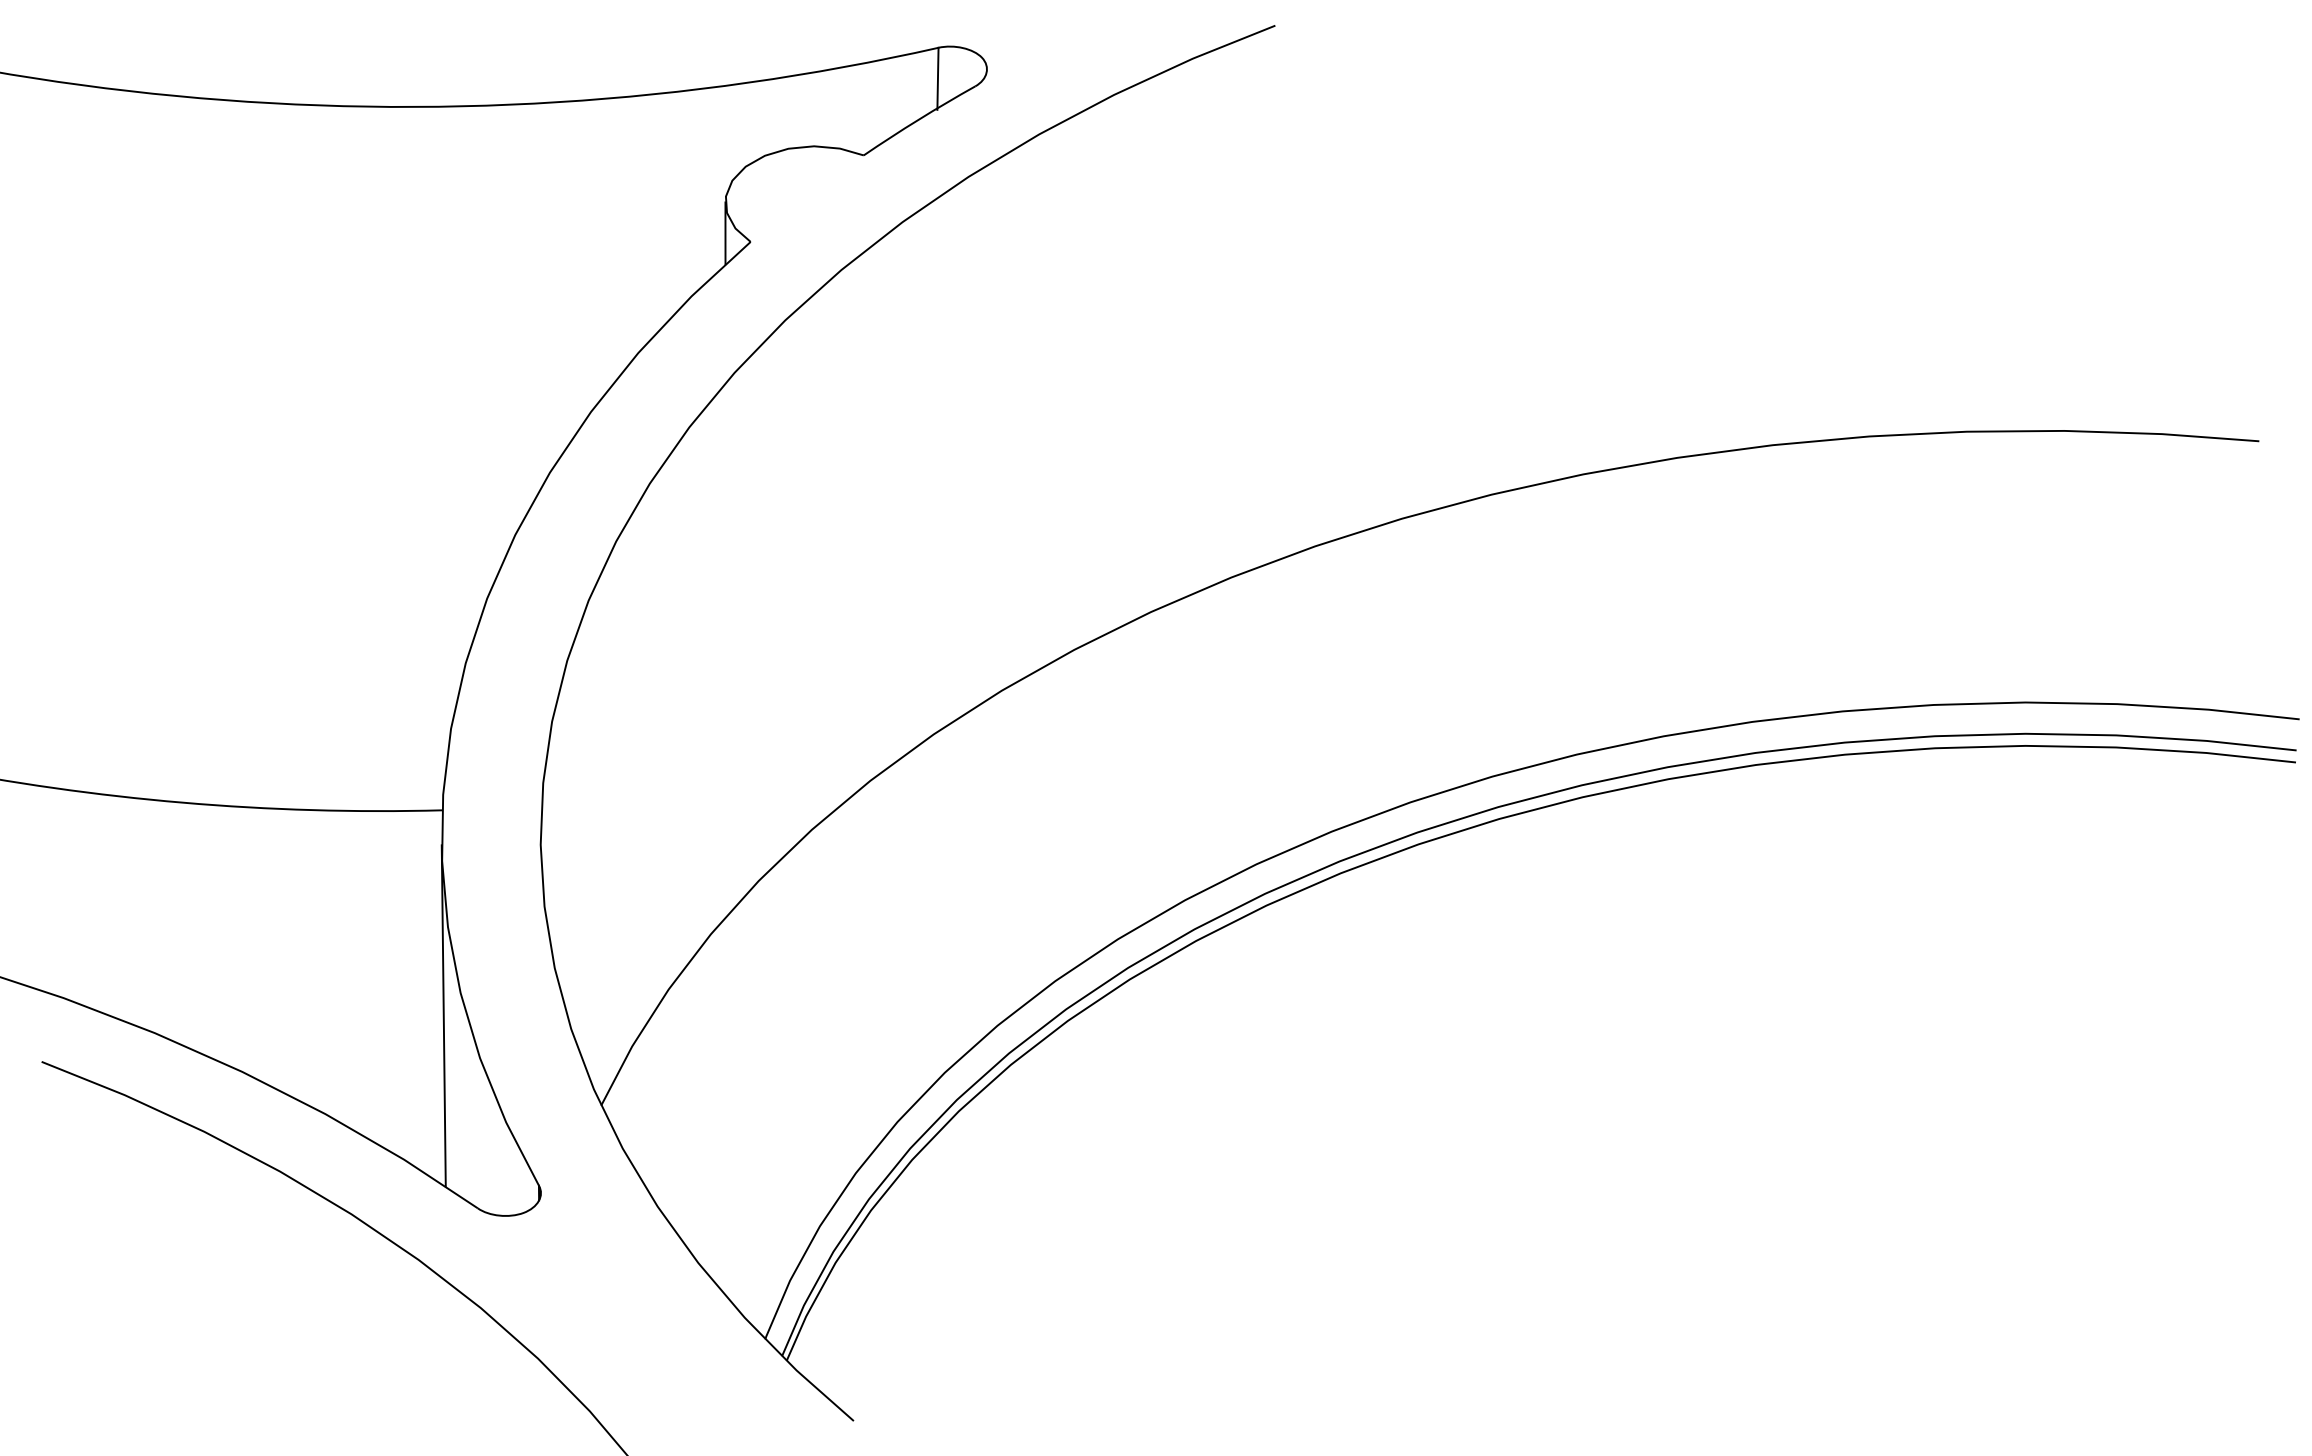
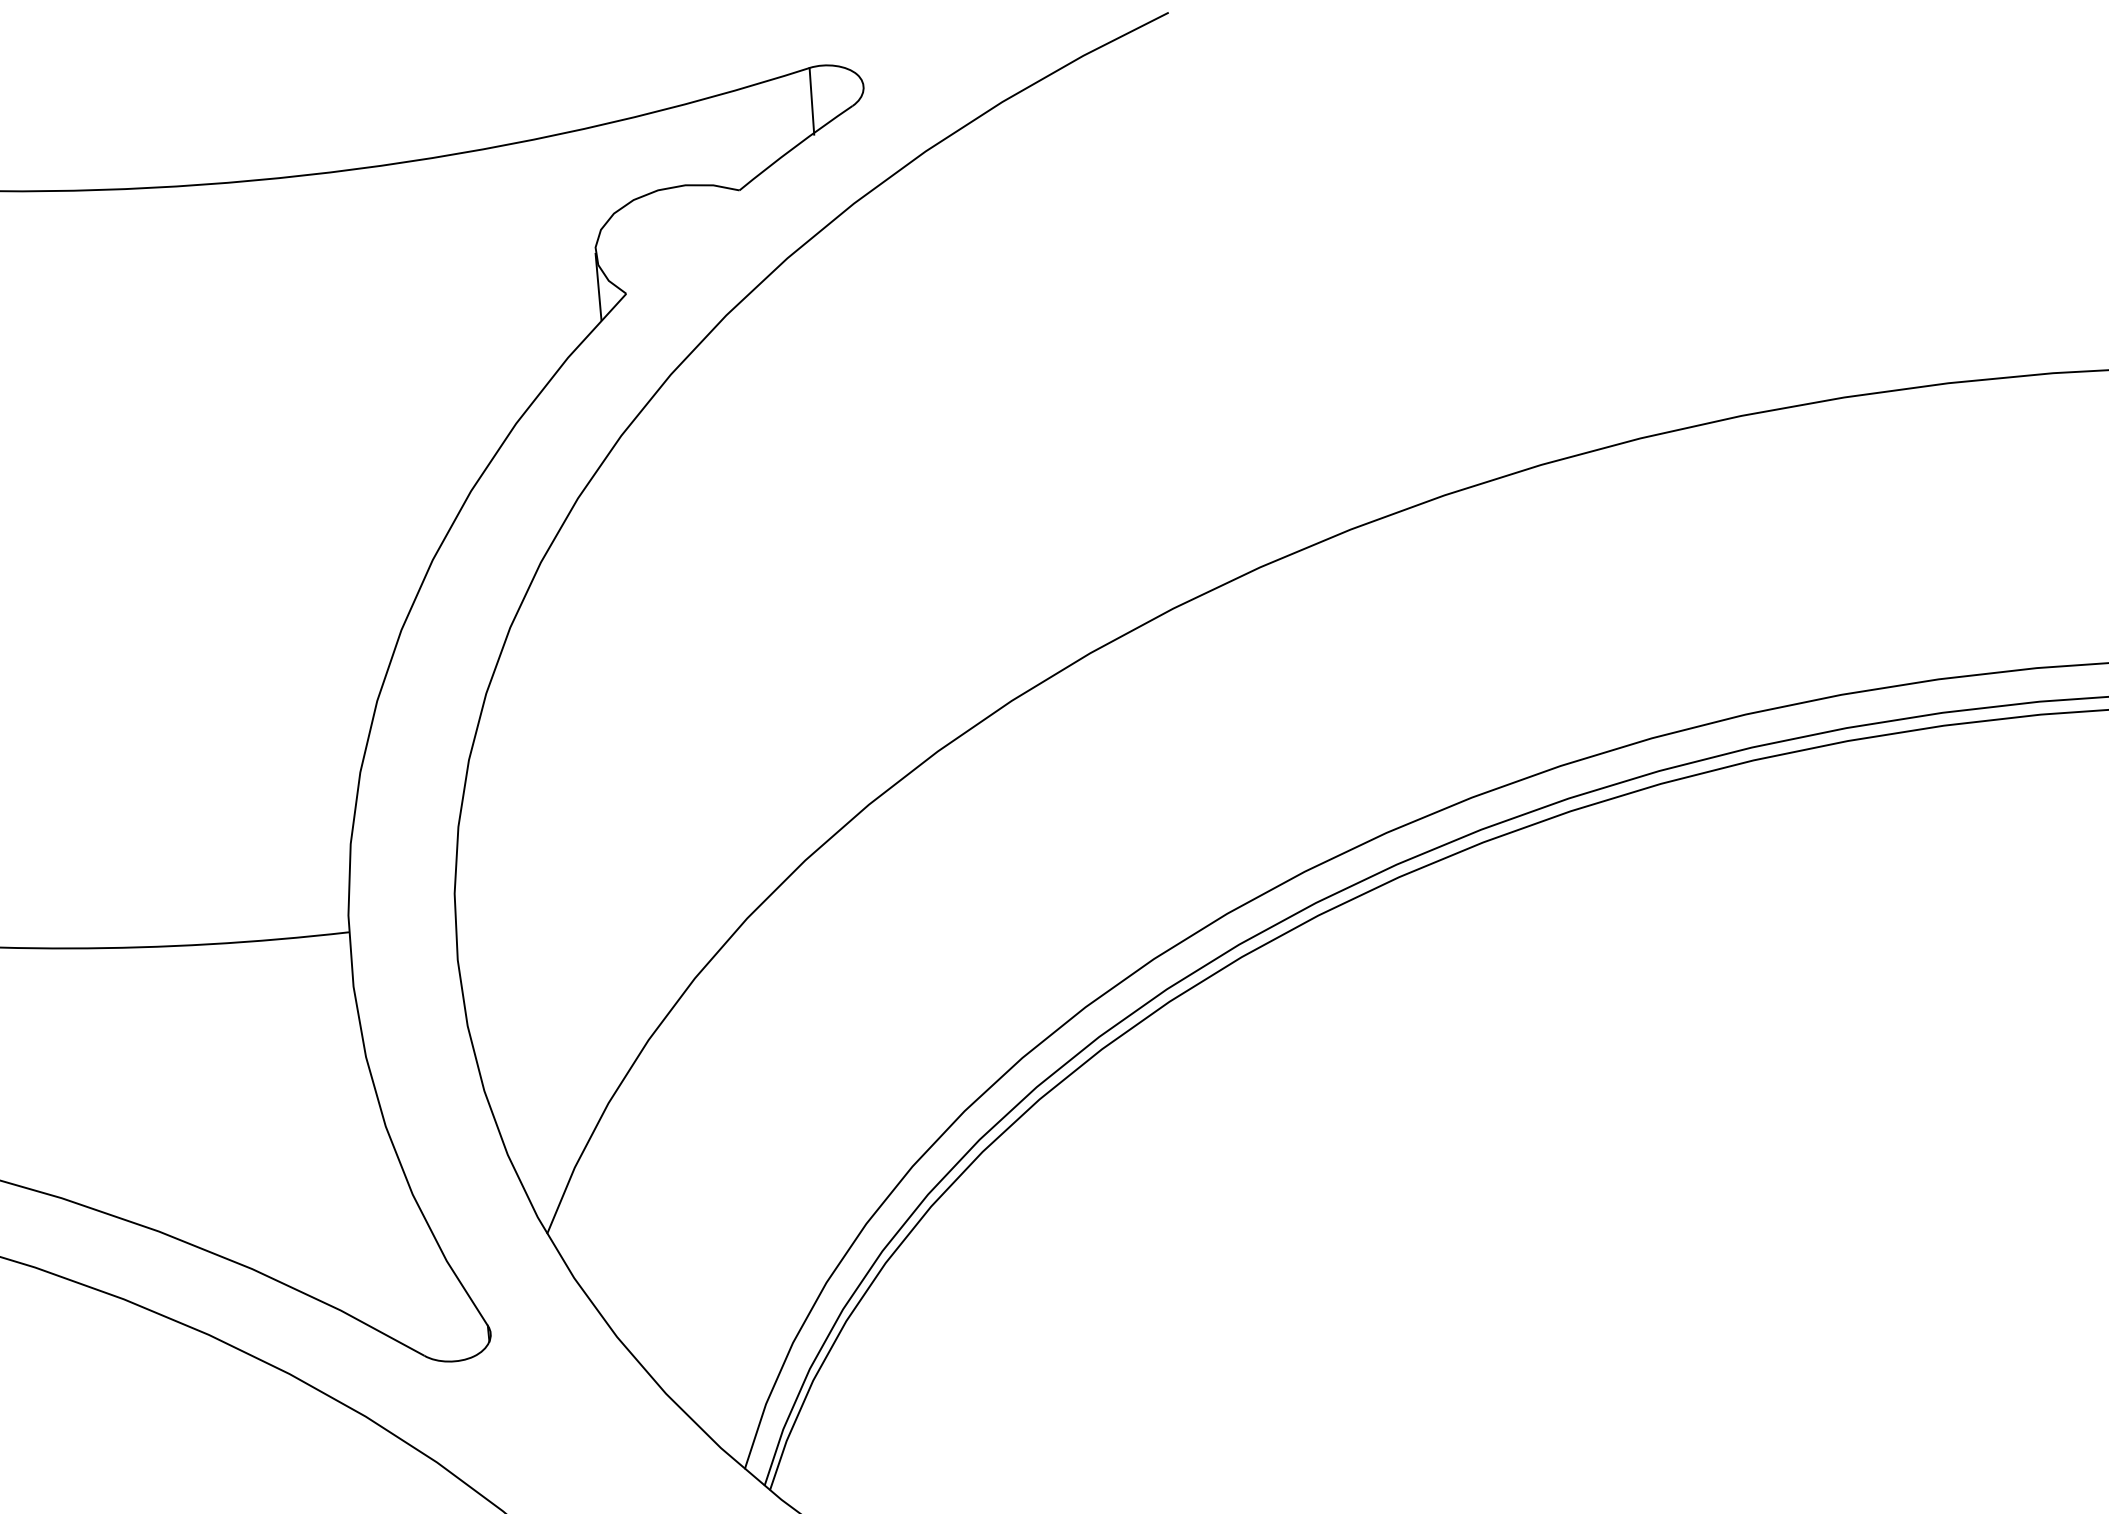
line: (443, 1015) -> (369, 1152), removed

